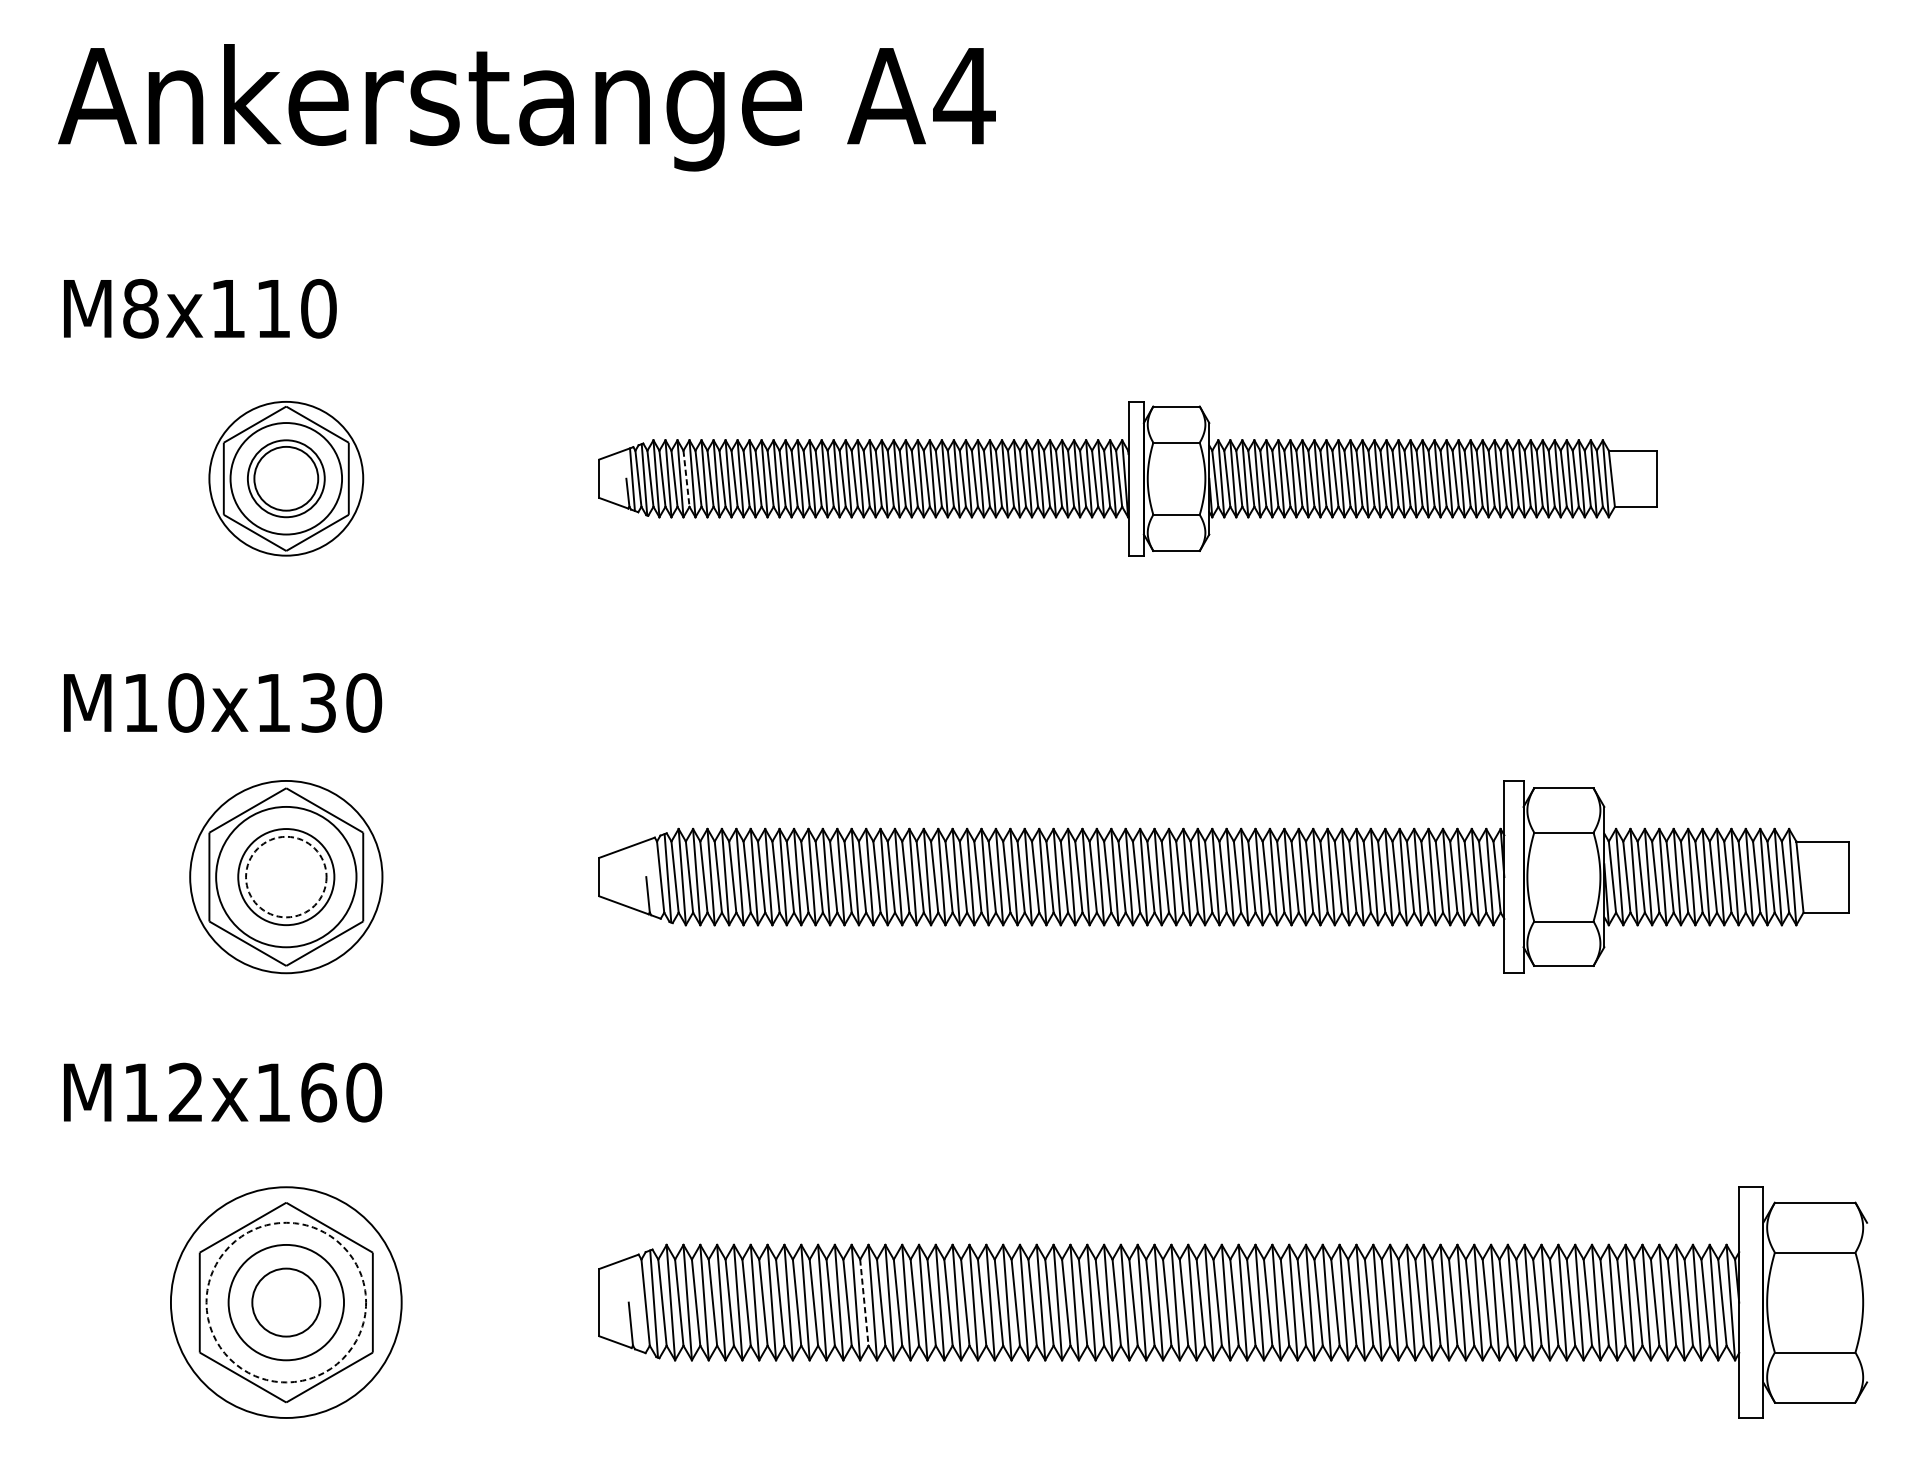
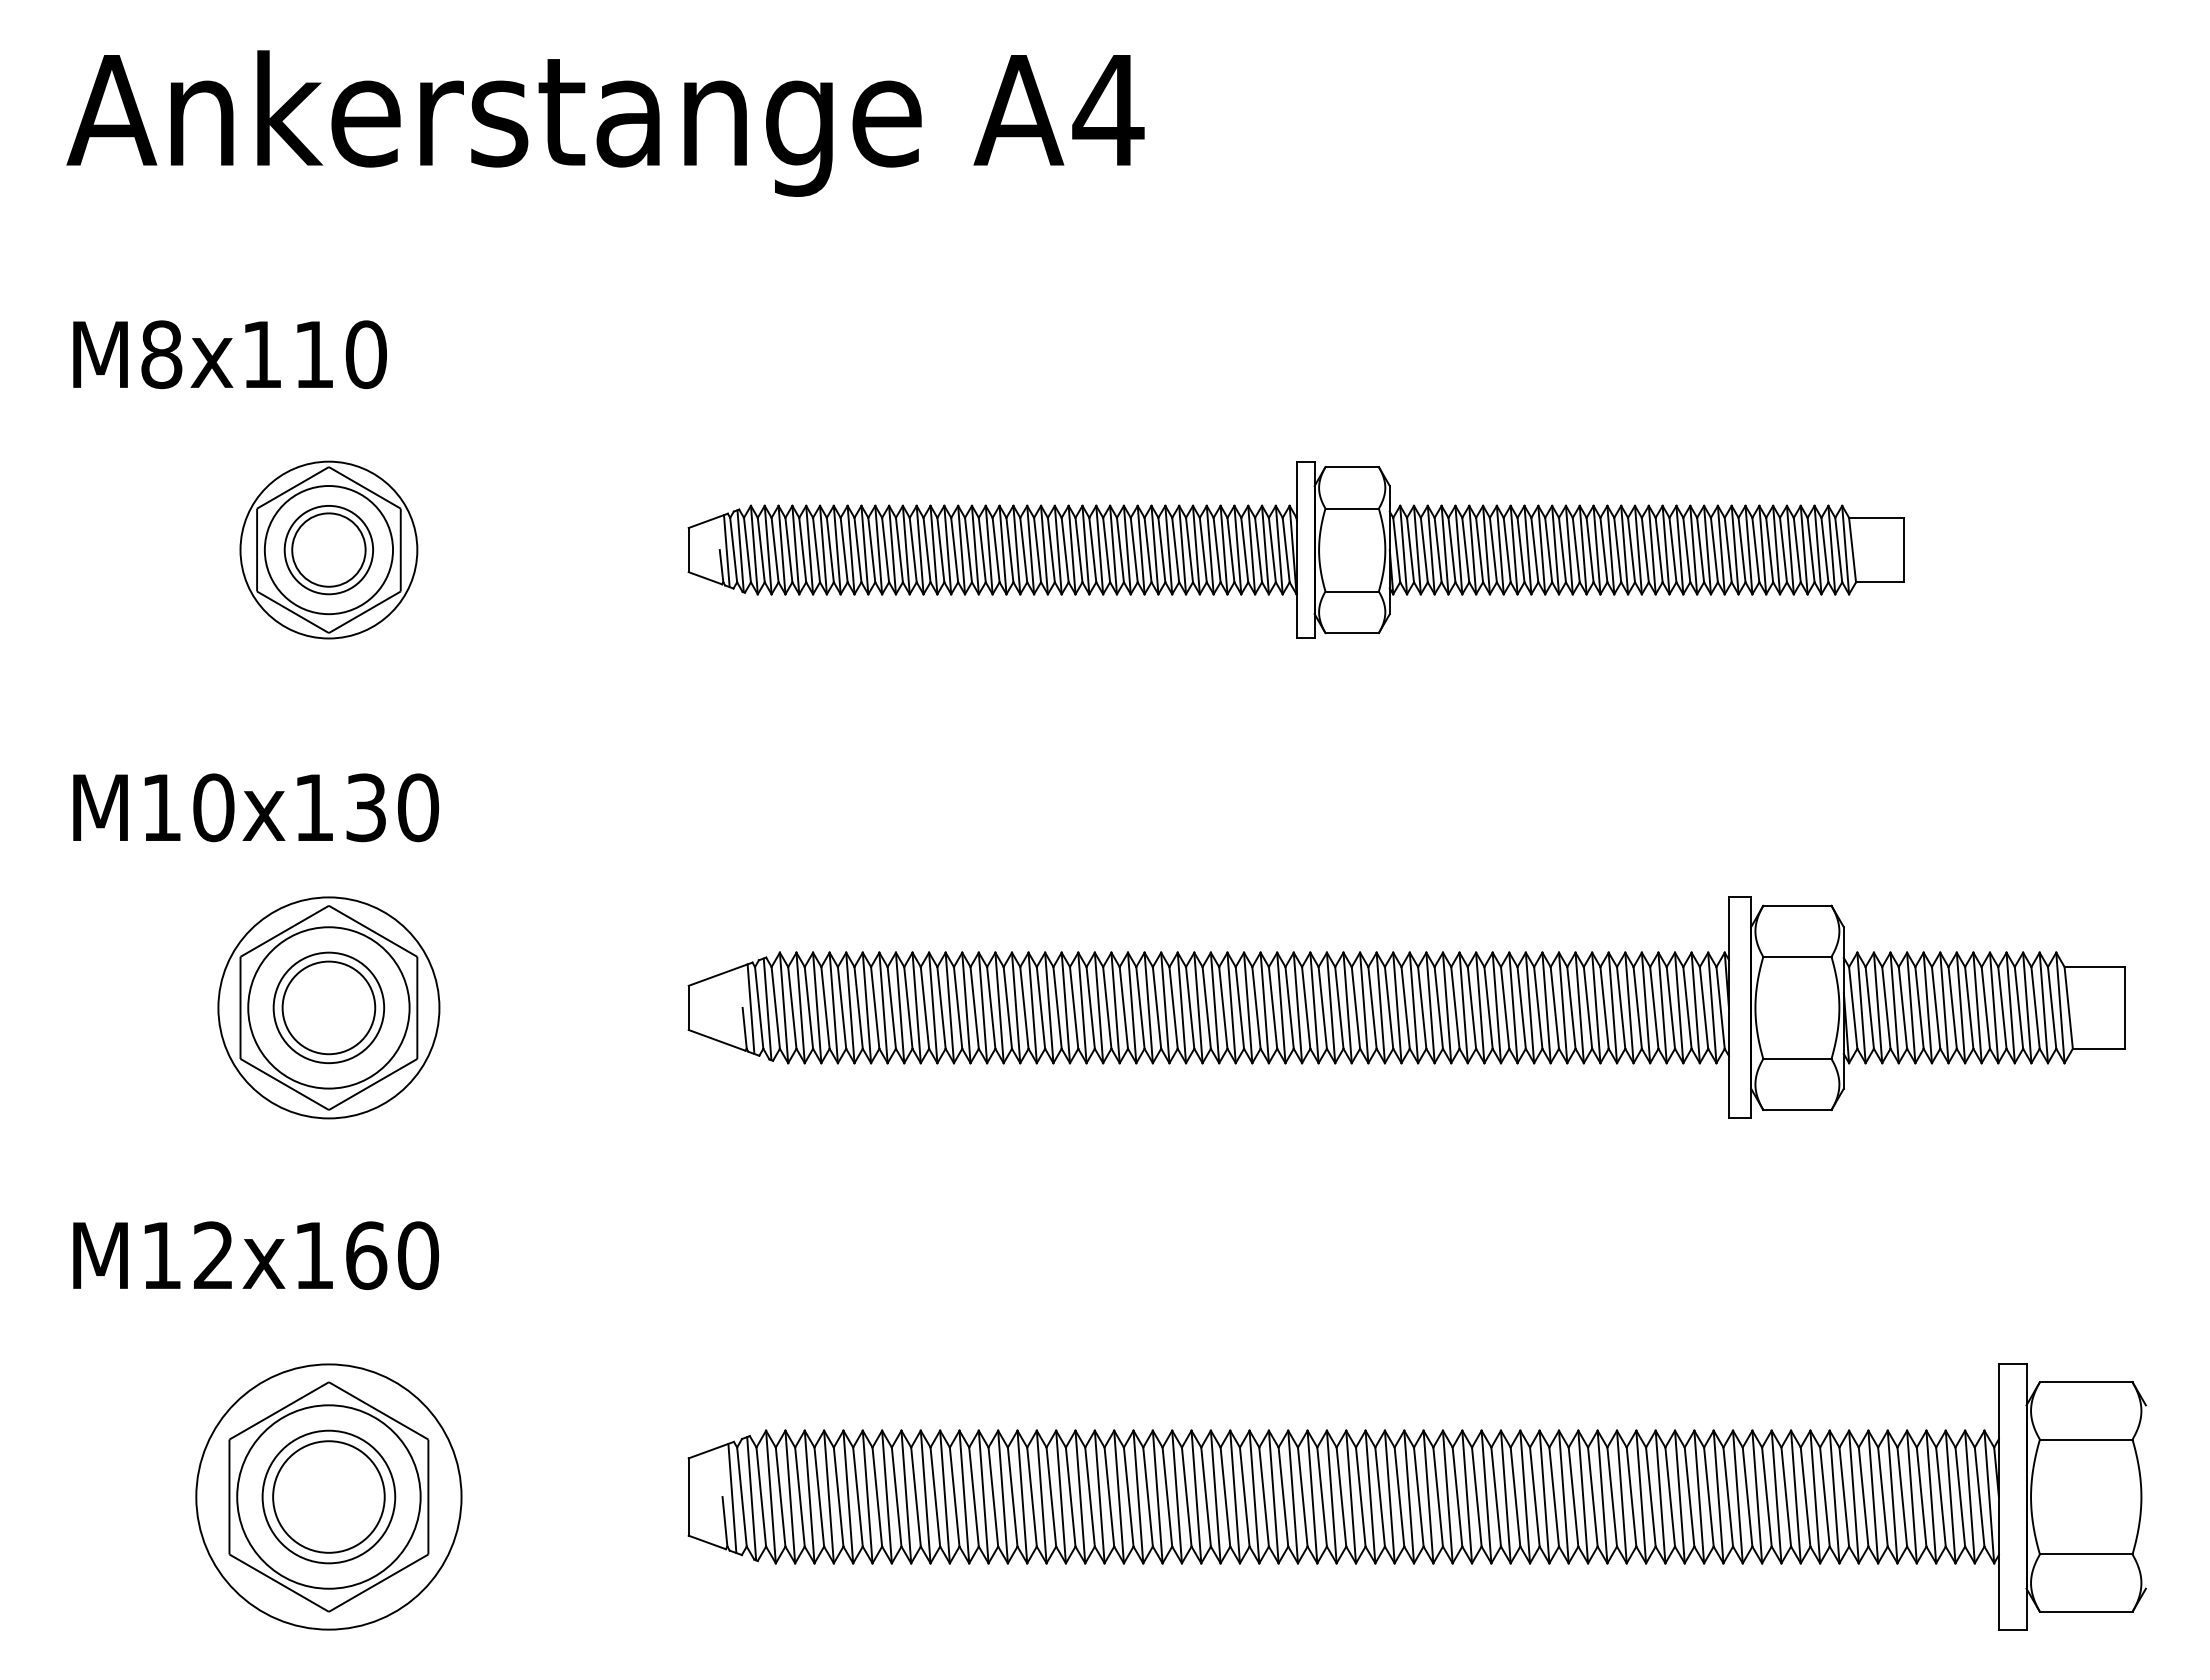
line: (686, 479) -> (788, 550), dashed -> solid
circle: (285, 876) -> (328, 1007), dashed -> solid
line: (653, 877) -> (750, 1008), added
circle: (285, 1302) -> (328, 1496), dashed -> solid
circle: (285, 1302) -> (328, 1496), size x1.43
line: (637, 1303) -> (732, 1498), added
line: (864, 1303) -> (993, 1497), dashed -> solid

